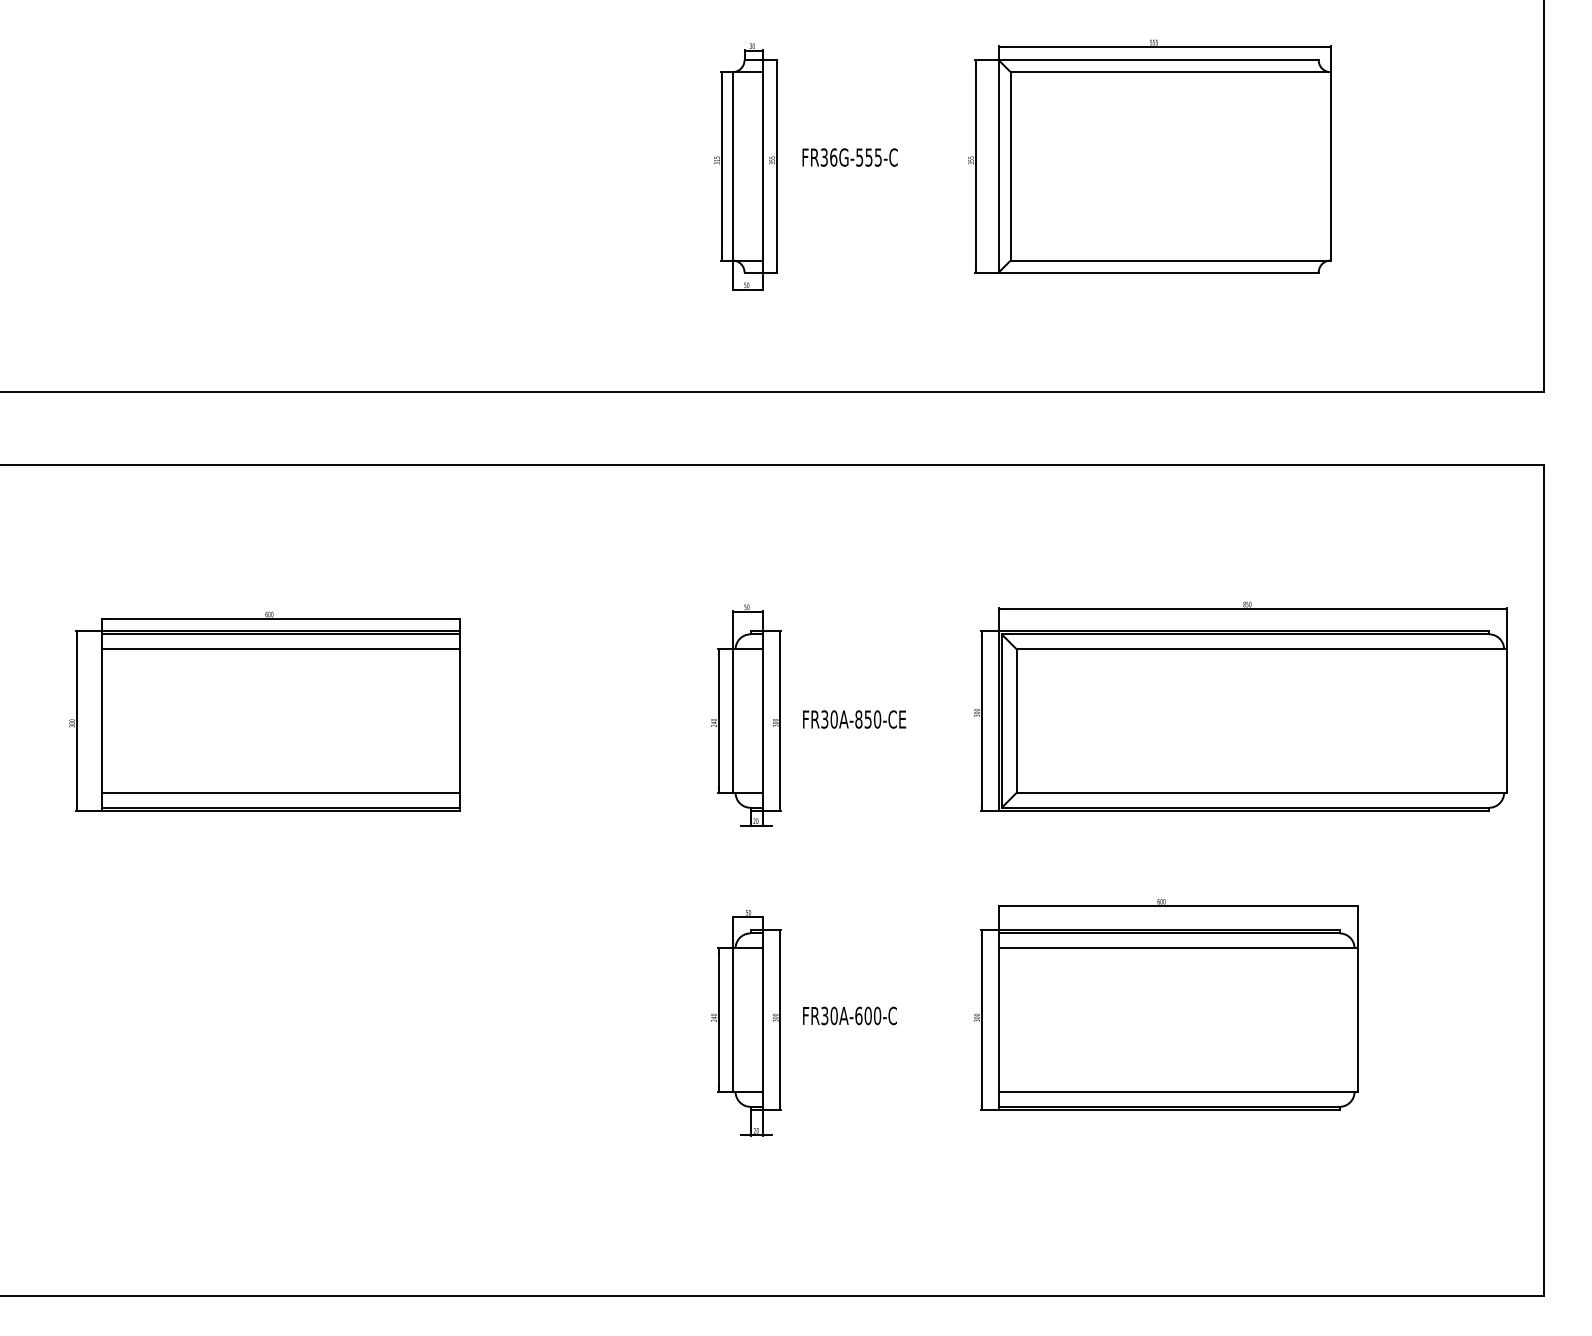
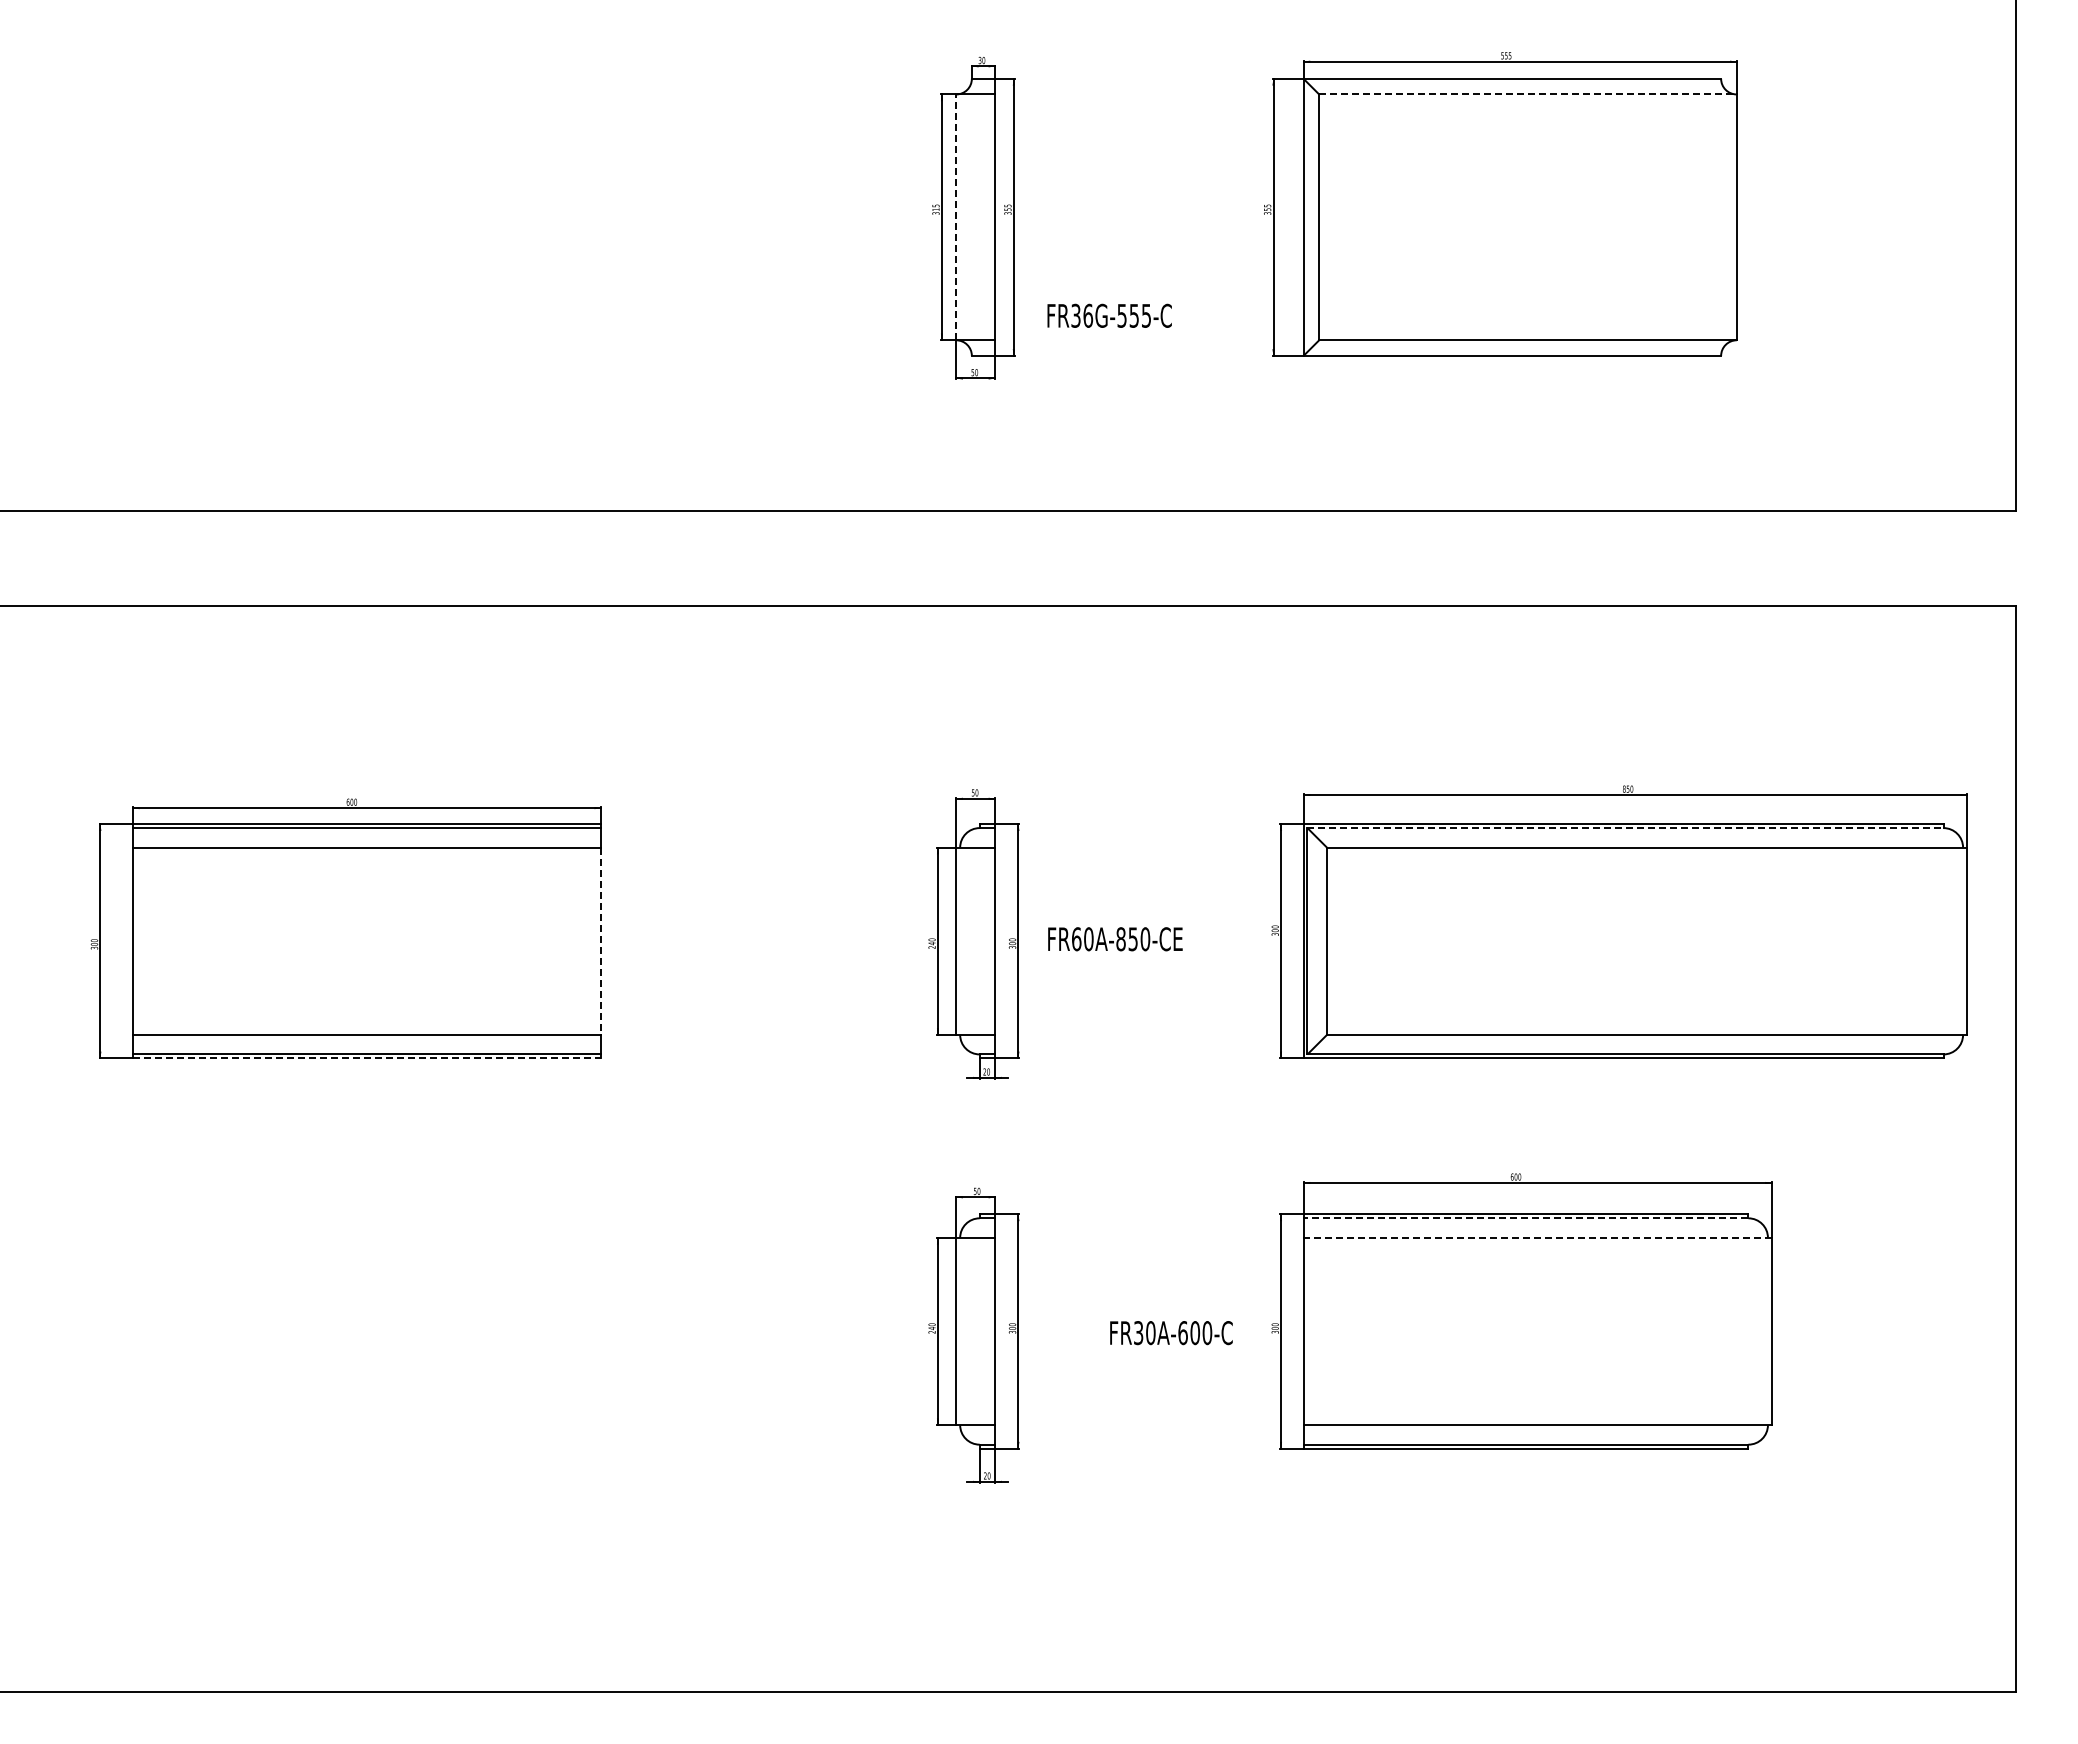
line: (1170, 72) -> (1527, 94), solid -> dashed
text: (850, 157) -> (1109, 315), moved
line: (732, 166) -> (956, 217), solid -> dashed
line: (1246, 634) -> (1626, 828), solid -> dashed
text: (824, 719) -> (1076, 939), FR30A-850-CE -> FR60A-850-CE
line: (460, 721) -> (601, 941), solid -> dashed
line: (281, 810) -> (367, 1058), solid -> dashed
line: (1168, 933) -> (1525, 1218), solid -> dashed
line: (1178, 948) -> (1537, 1237), solid -> dashed
text: (850, 1016) -> (1171, 1333), moved

